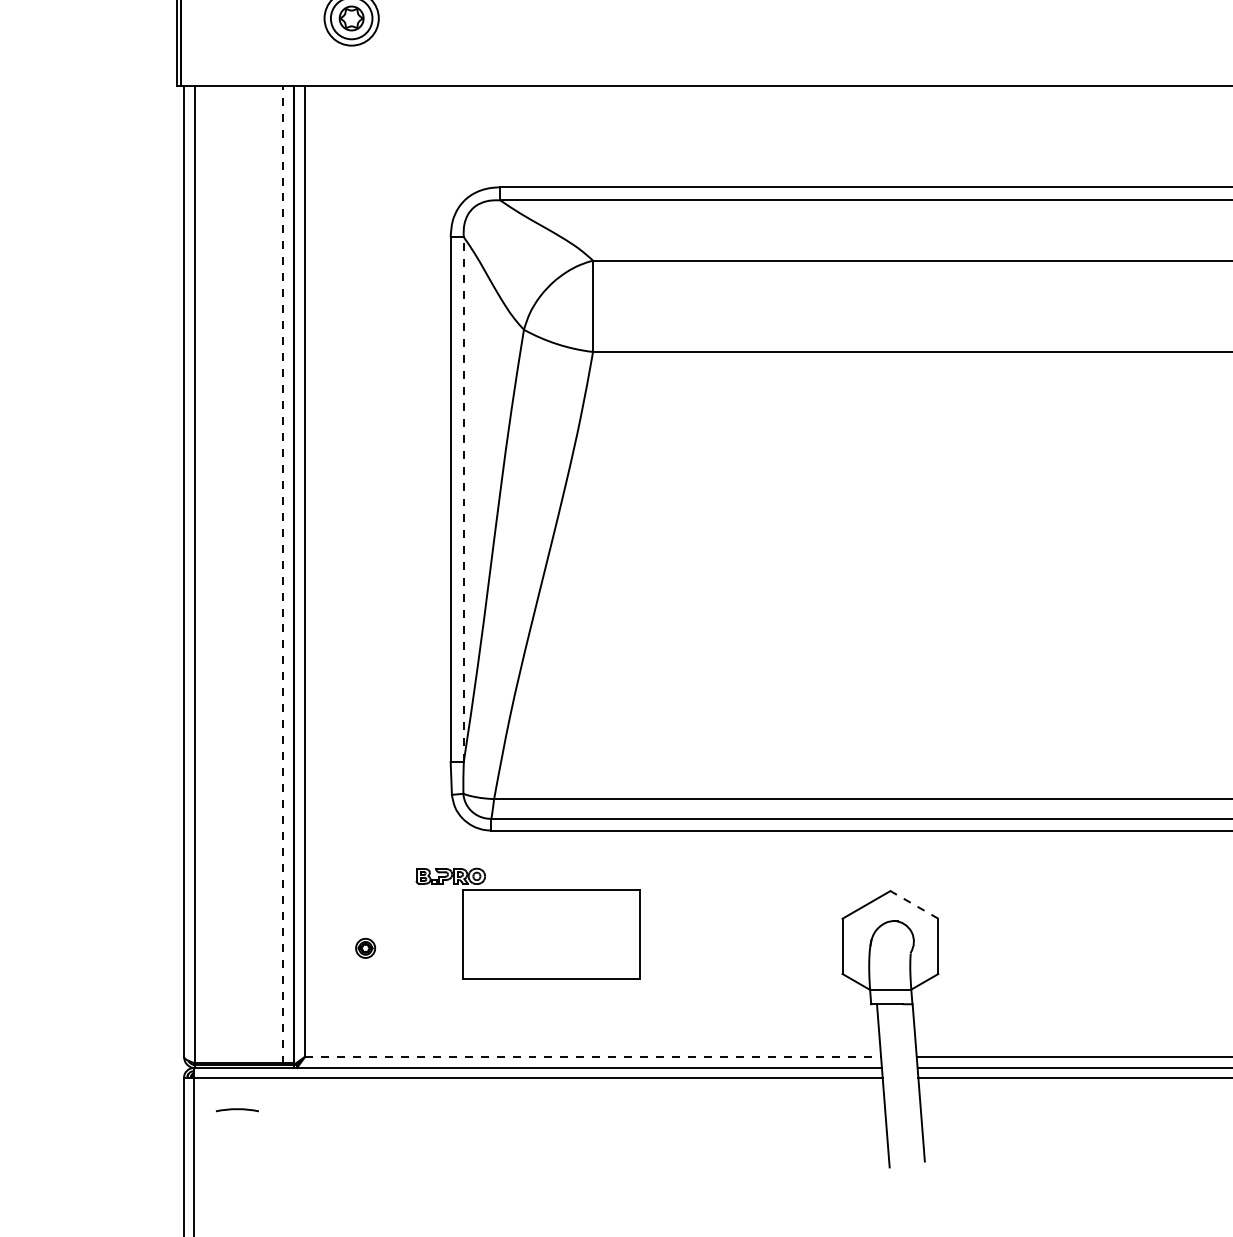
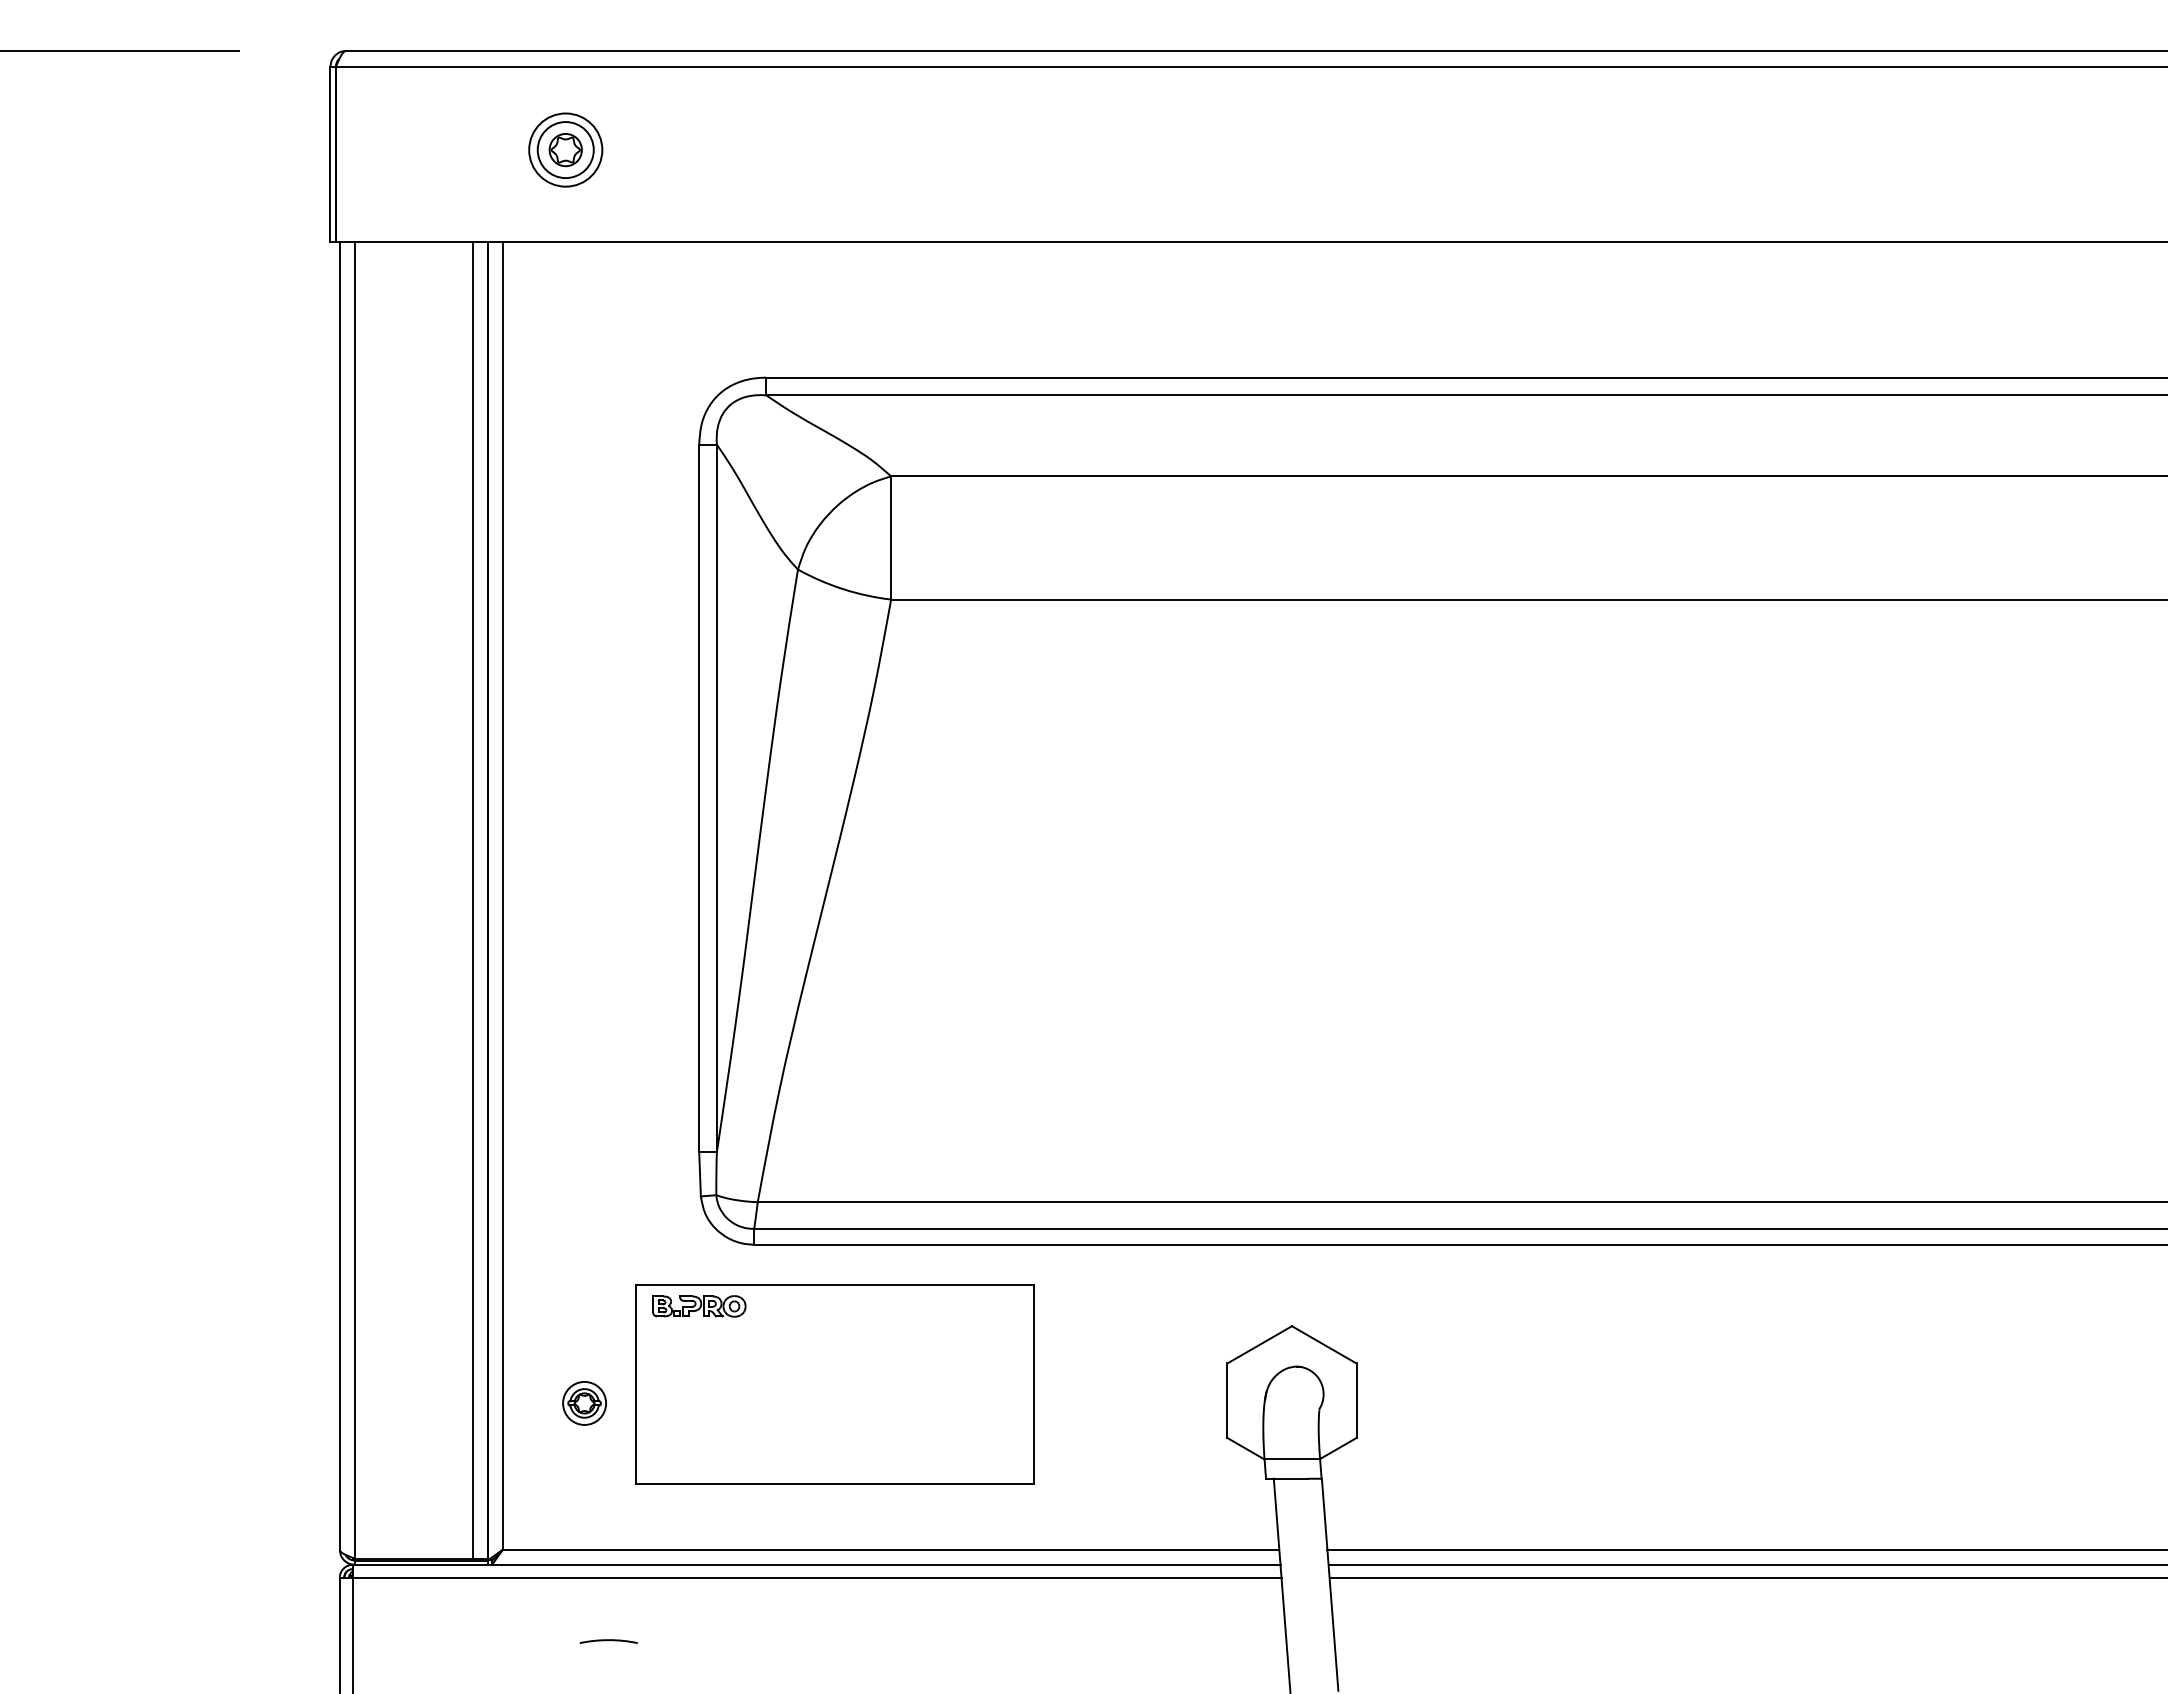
line: (463, 499) -> (716, 798), dashed -> solid
line: (282, 575) -> (472, 900), dashed -> solid
line: (913, 904) -> (1323, 1344), dashed -> solid
part: (551, 934) -> (834, 1384), size x1.67
part: (365, 948) -> (584, 1403), size x1.67
line: (593, 1056) -> (891, 1549), dashed -> solid
arc: (237, 1109) -> (608, 1640), moved

